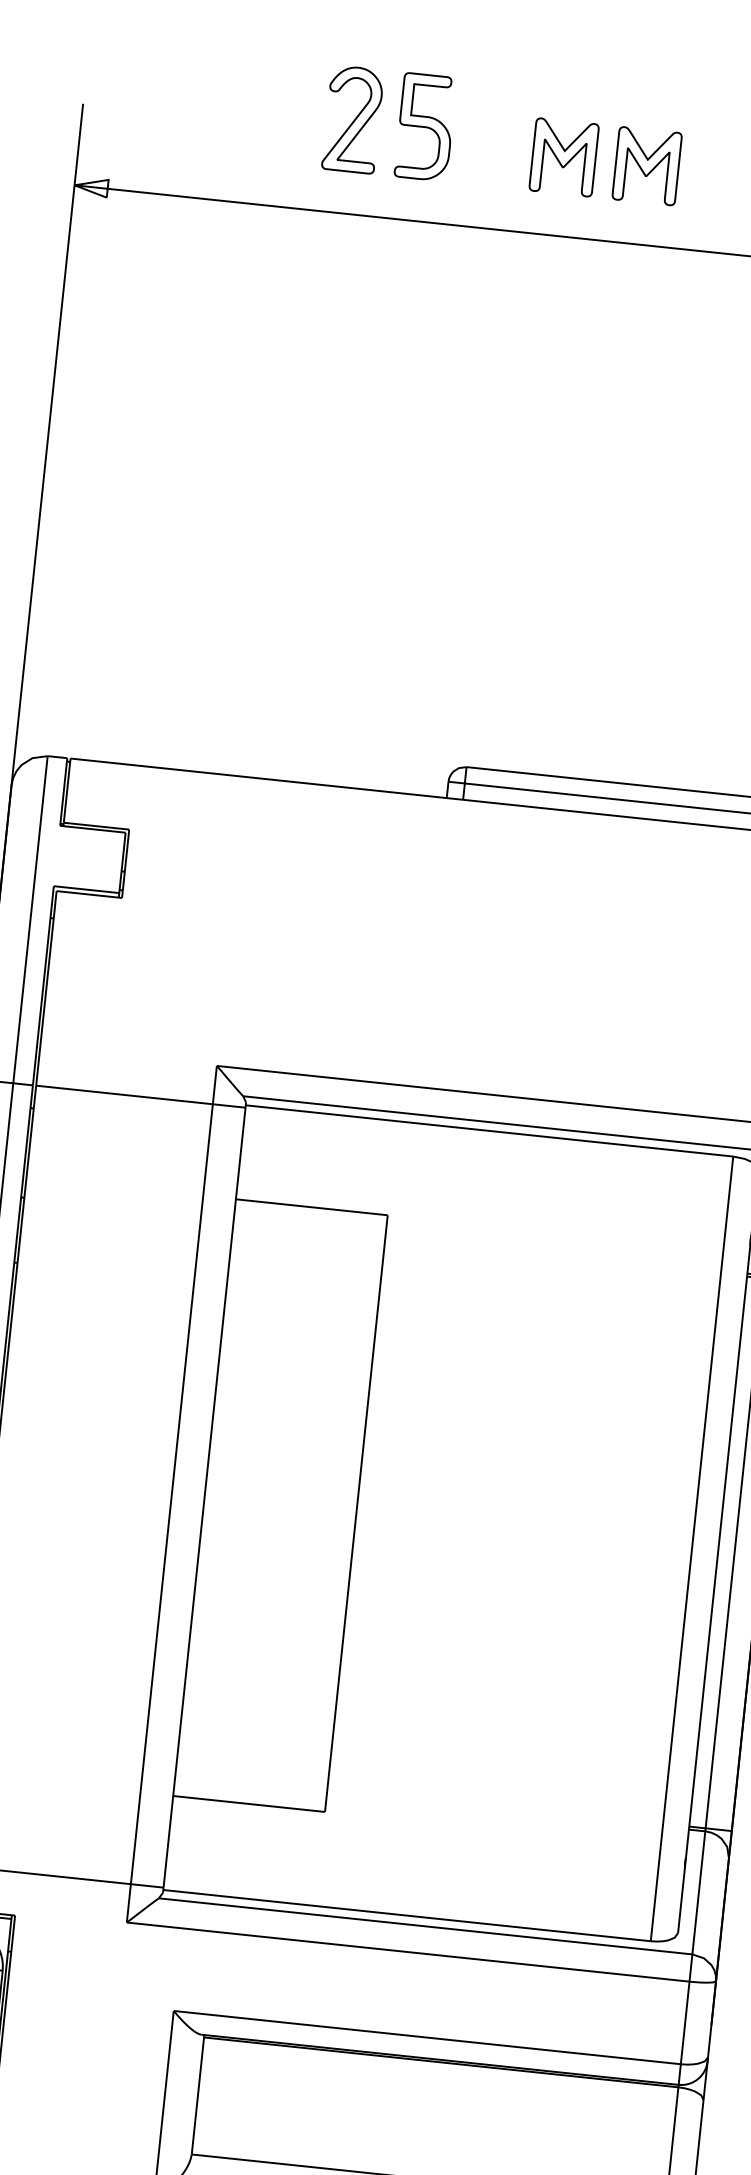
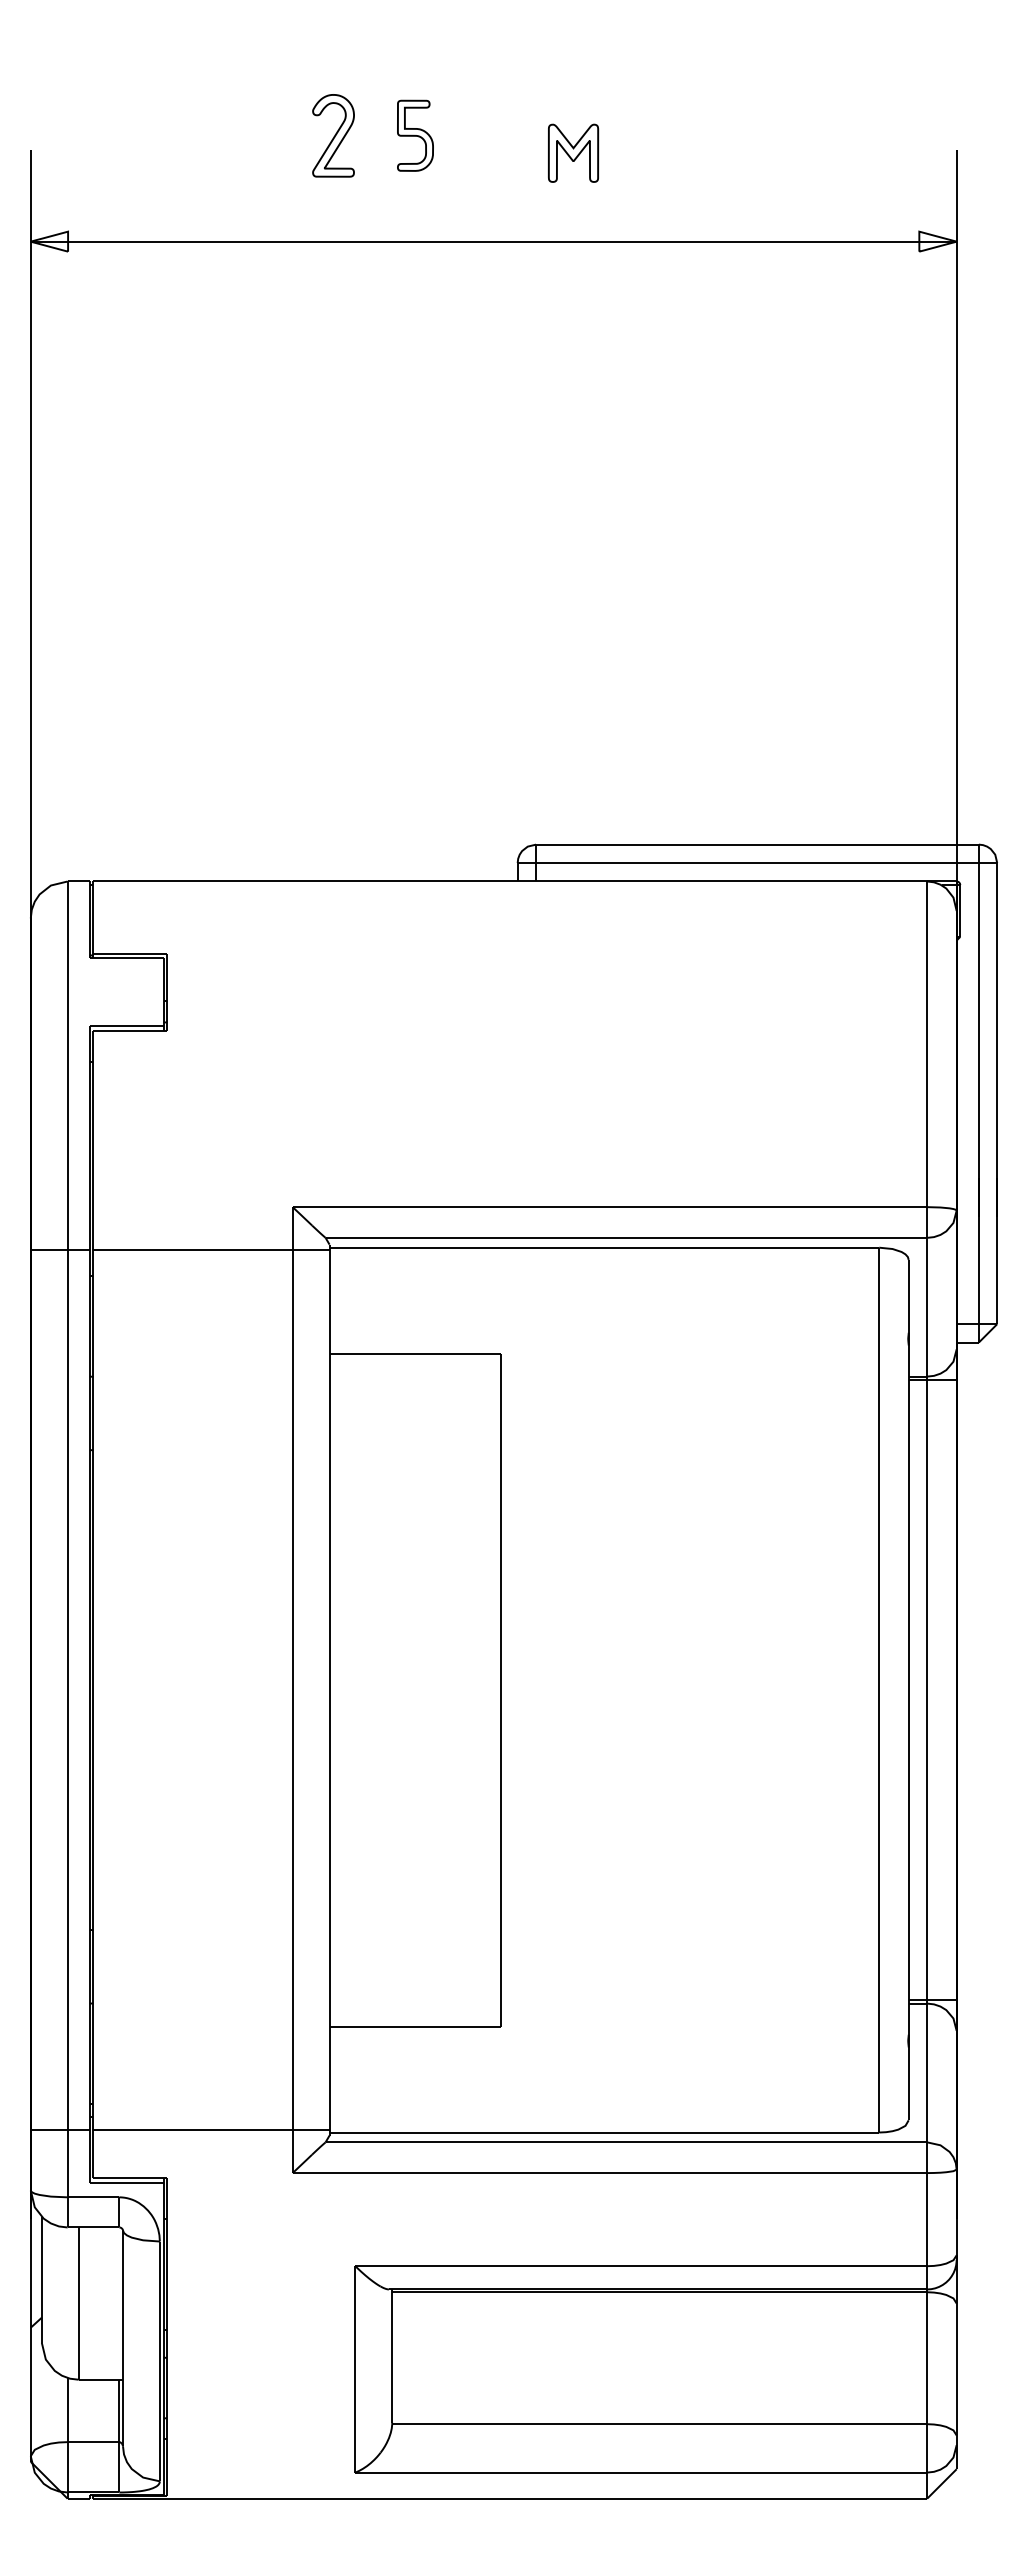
part: (352, 119) -> (333, 135), size x0.7
part: (425, 127) -> (415, 135), size x0.6
part: (564, 157) -> (573, 153), size x0.7
part: (647, 166) -> (667, 153), removed

